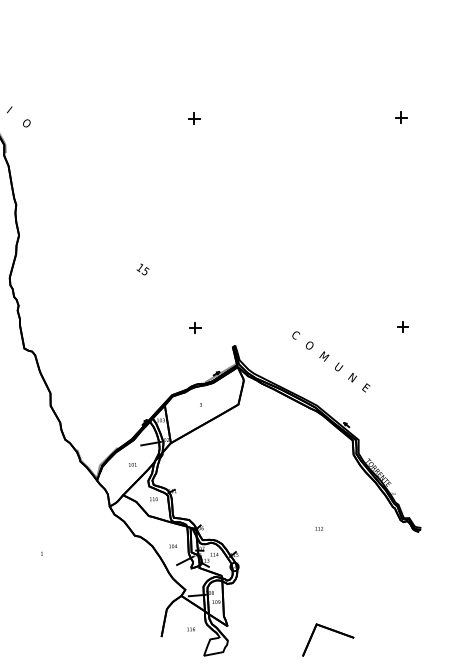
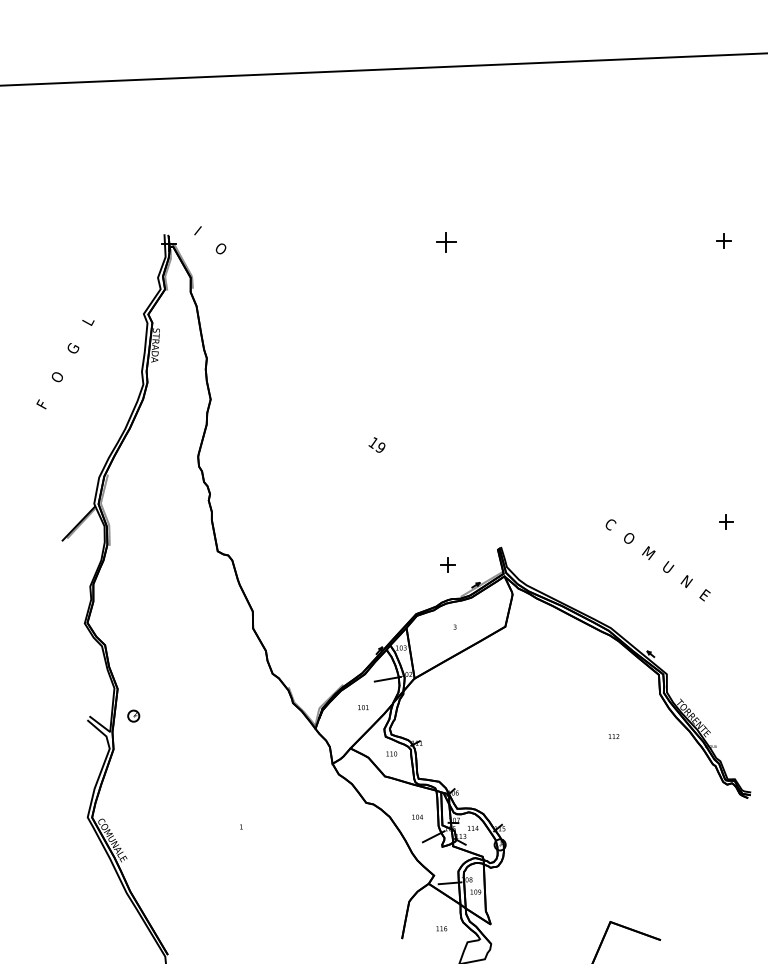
part: (193, 118) -> (445, 242), size x1.4
text: (145, 271) -> (380, 447), 15 -> 19
part: (195, 327) -> (447, 564), moved
text: (330, 362) -> (657, 560), moved
text: (318, 528) -> (613, 736), moved

